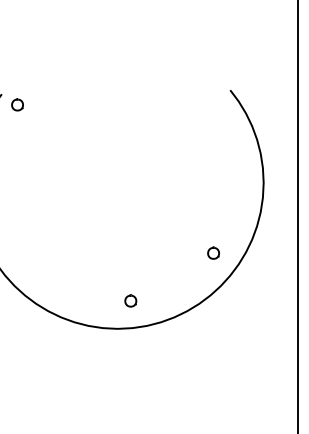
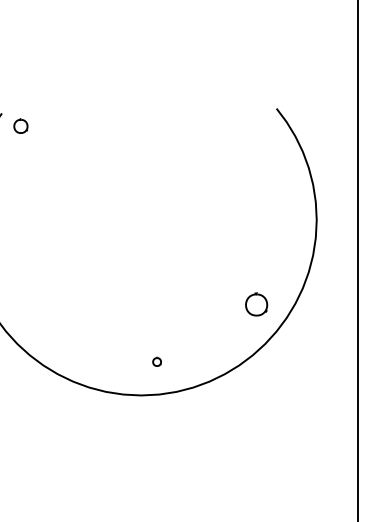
part: (213, 252) -> (256, 303), size x1.6
part: (130, 300) -> (156, 361), size x0.6

